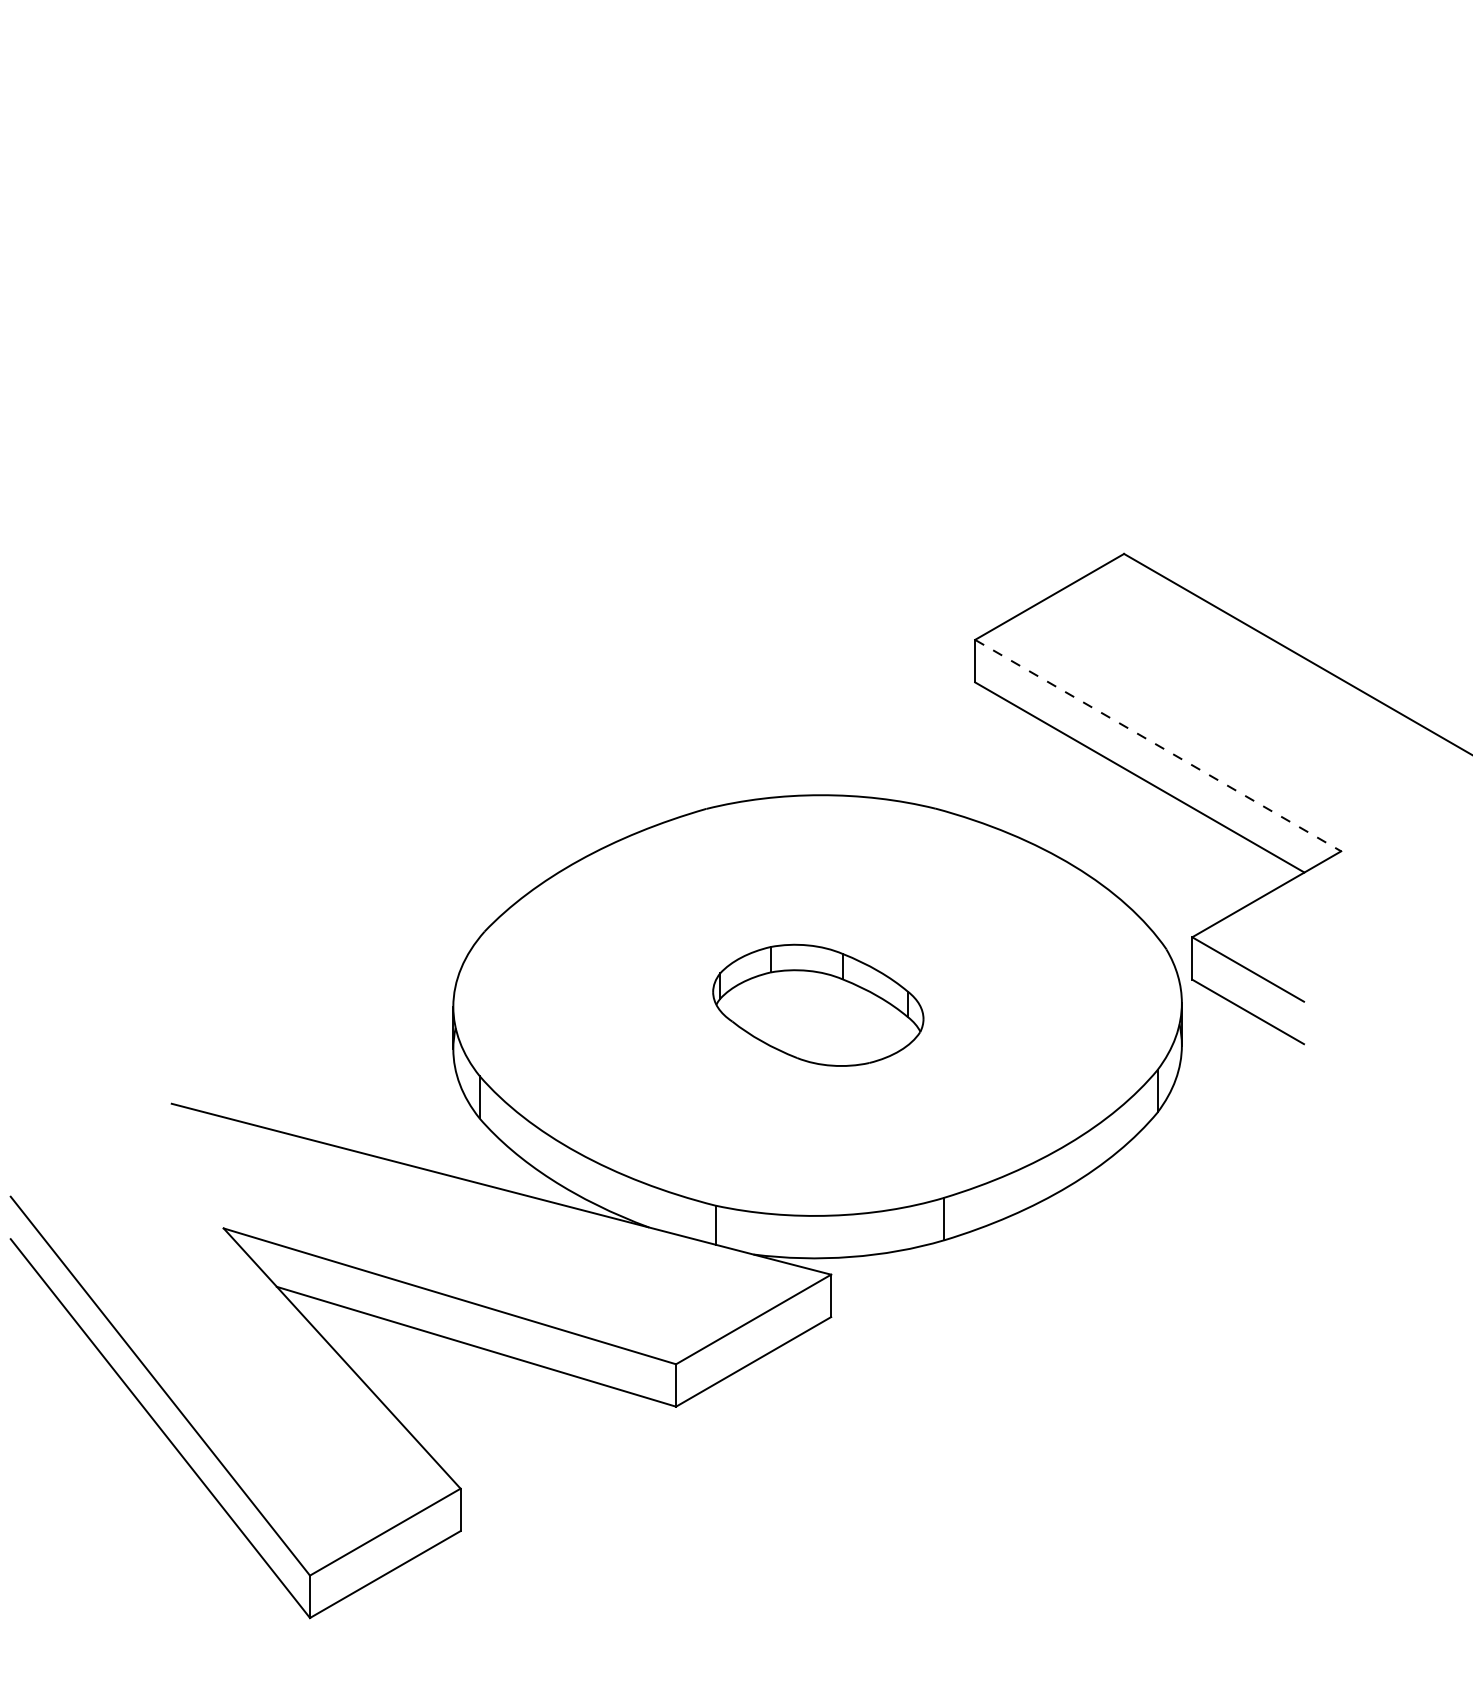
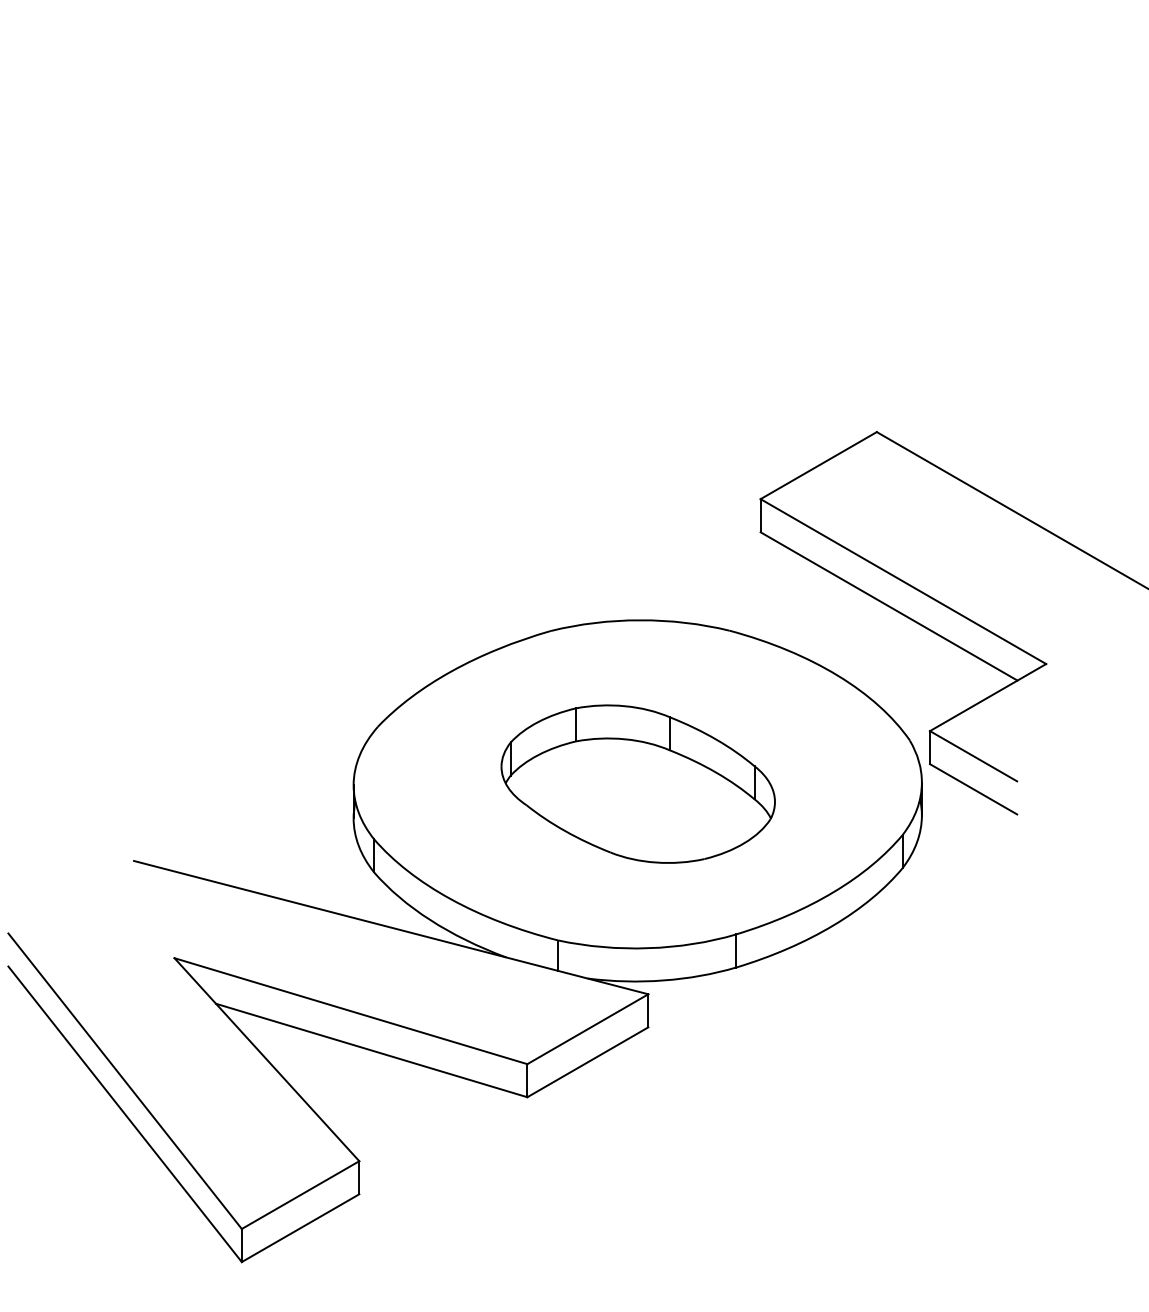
line: (1158, 745) -> (903, 581), dashed -> solid
part: (818, 1005) -> (638, 784), size x1.67

